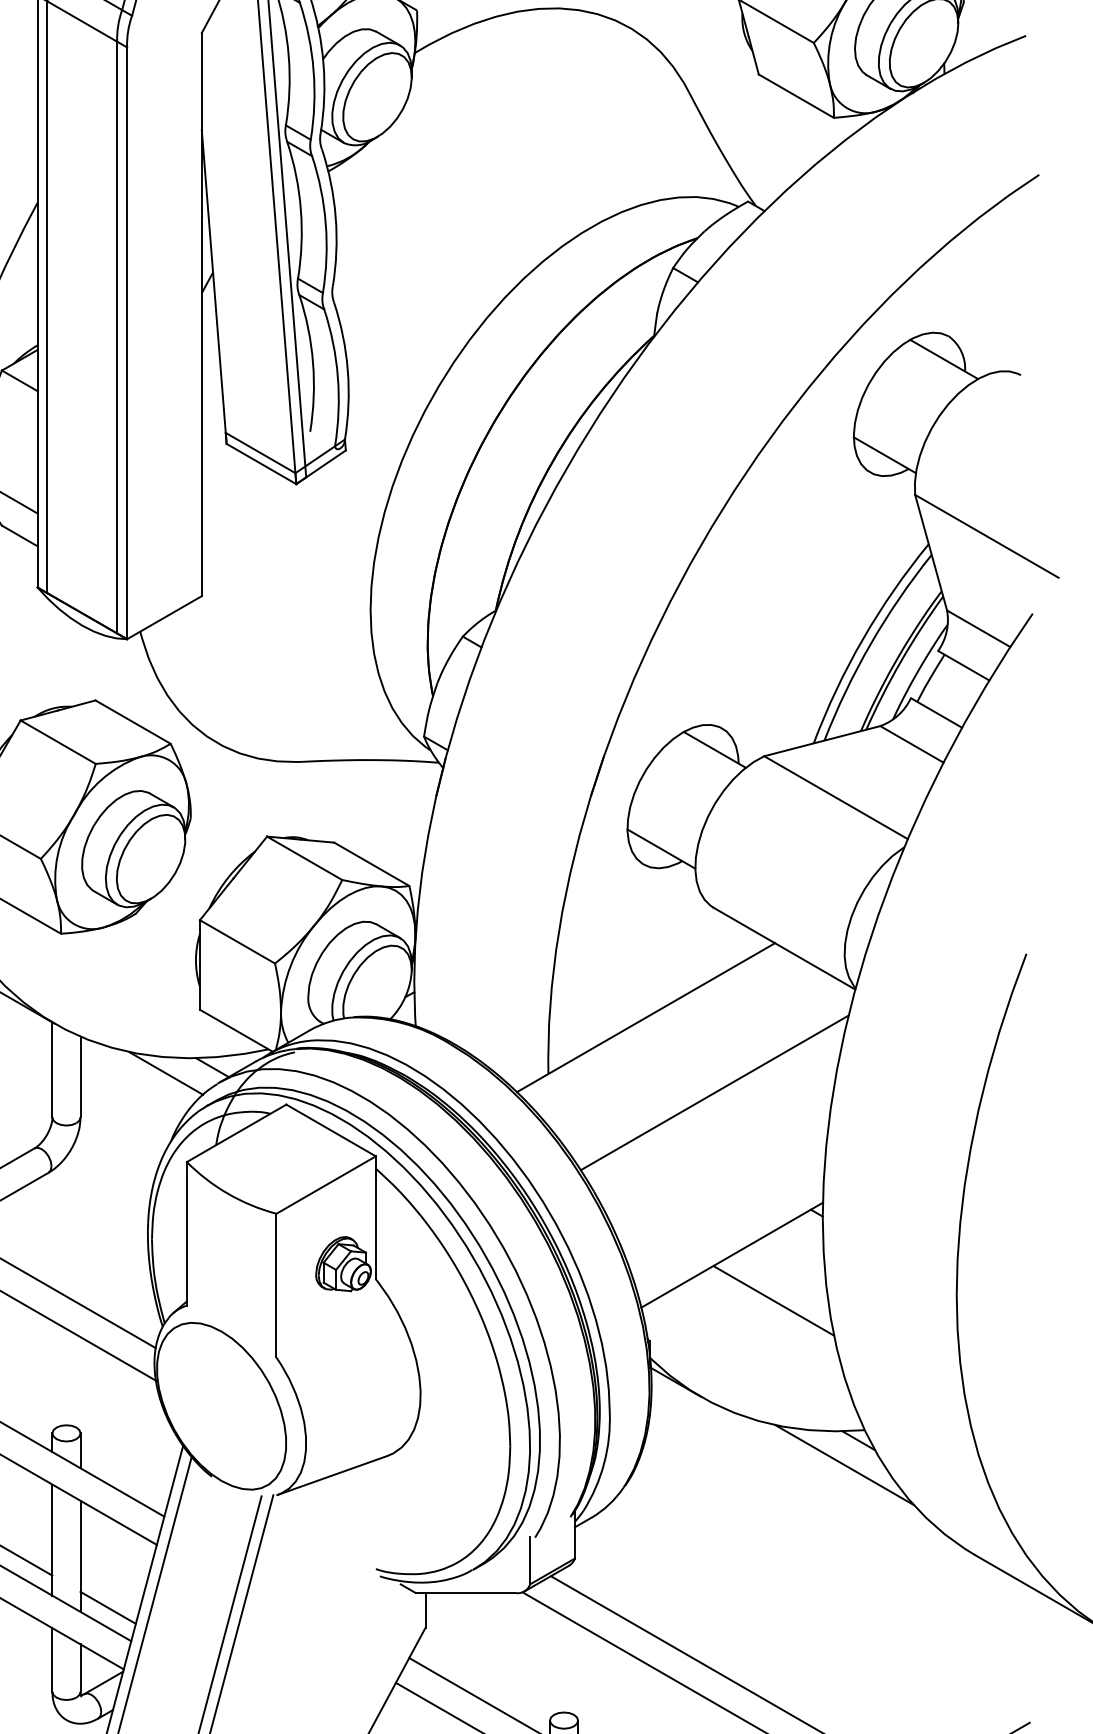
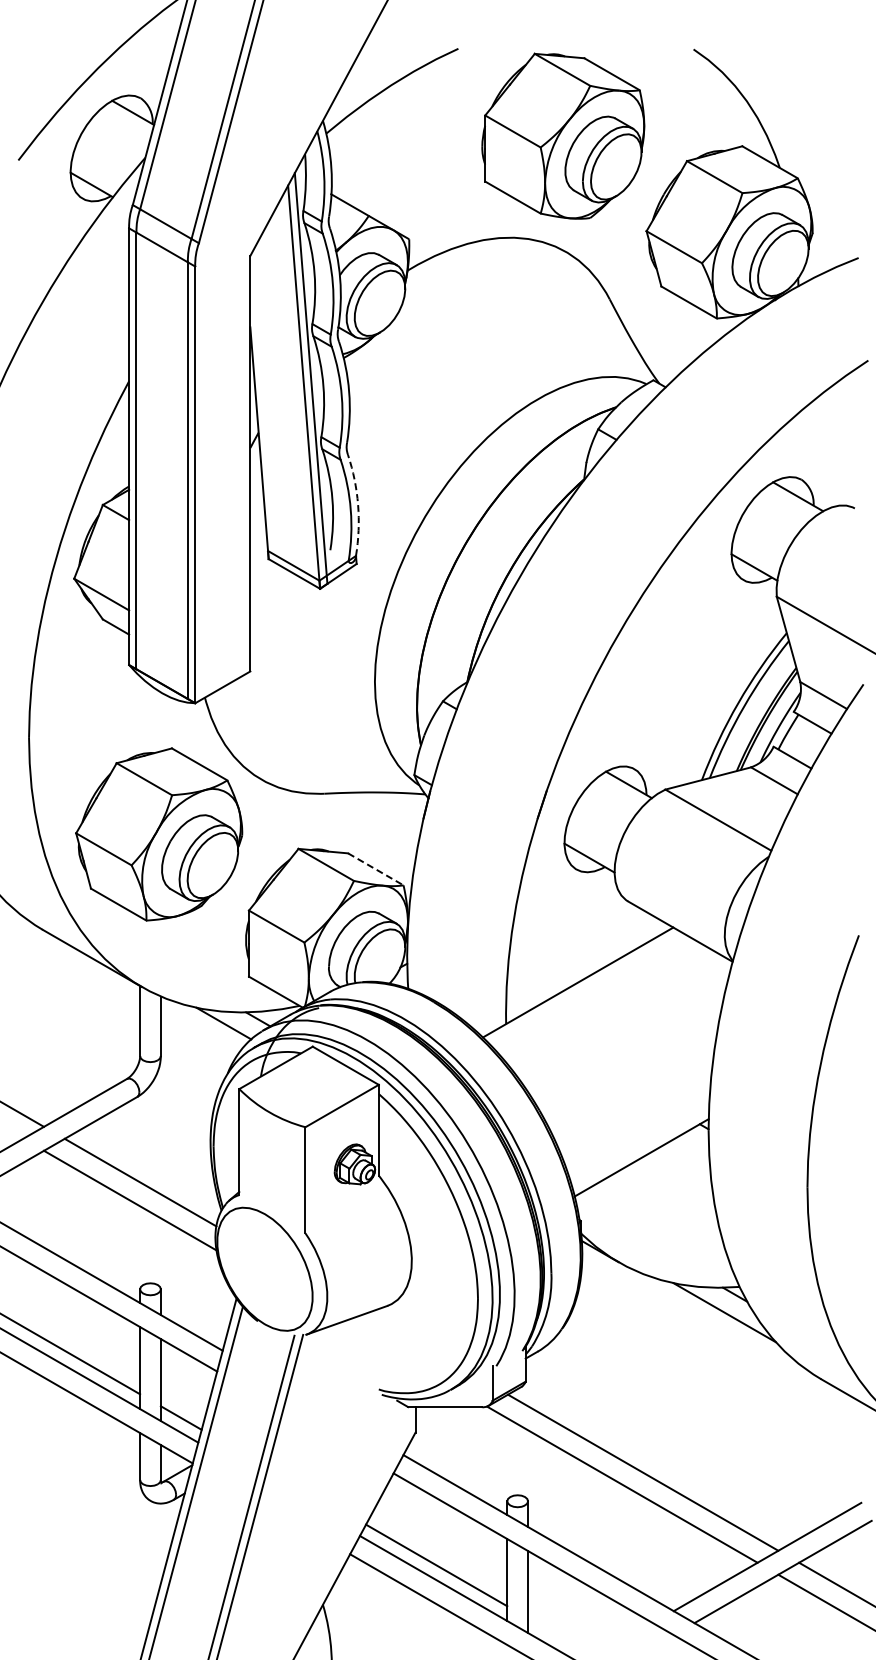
arc: (348, 369) -> (358, 504), solid -> dashed
line: (371, 864) -> (375, 869), solid -> dashed
line: (714, 1093) -> (628, 1038), removed
line: (773, 1300) -> (672, 1191), removed

